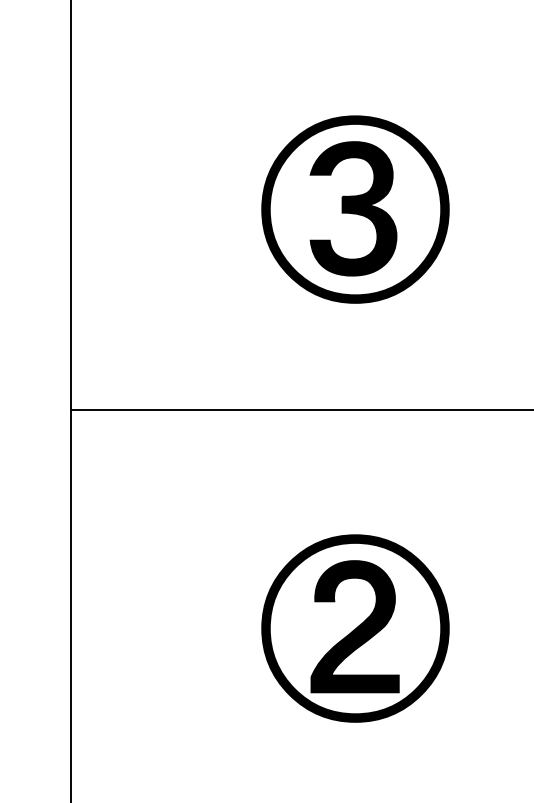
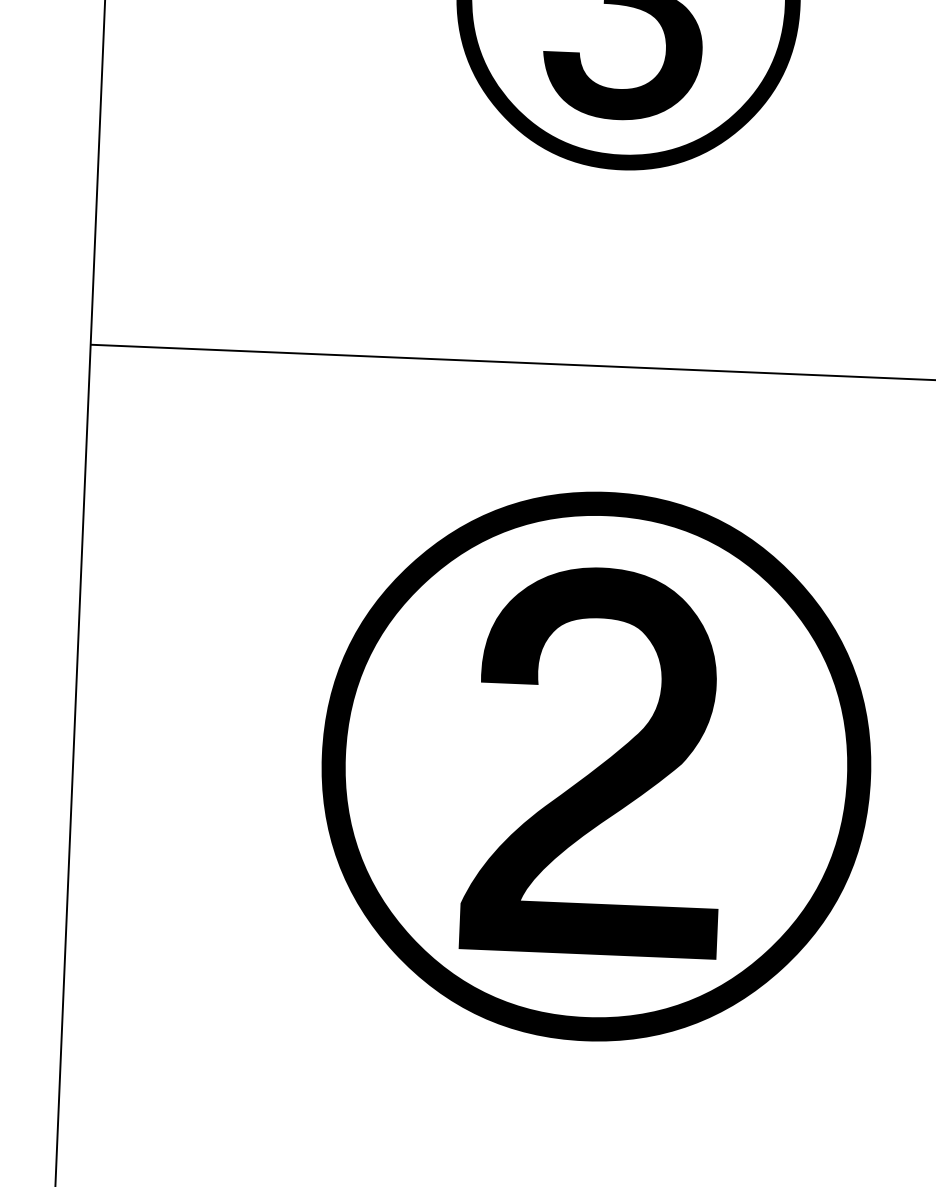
part: (355, 628) -> (596, 766), size x1.6

